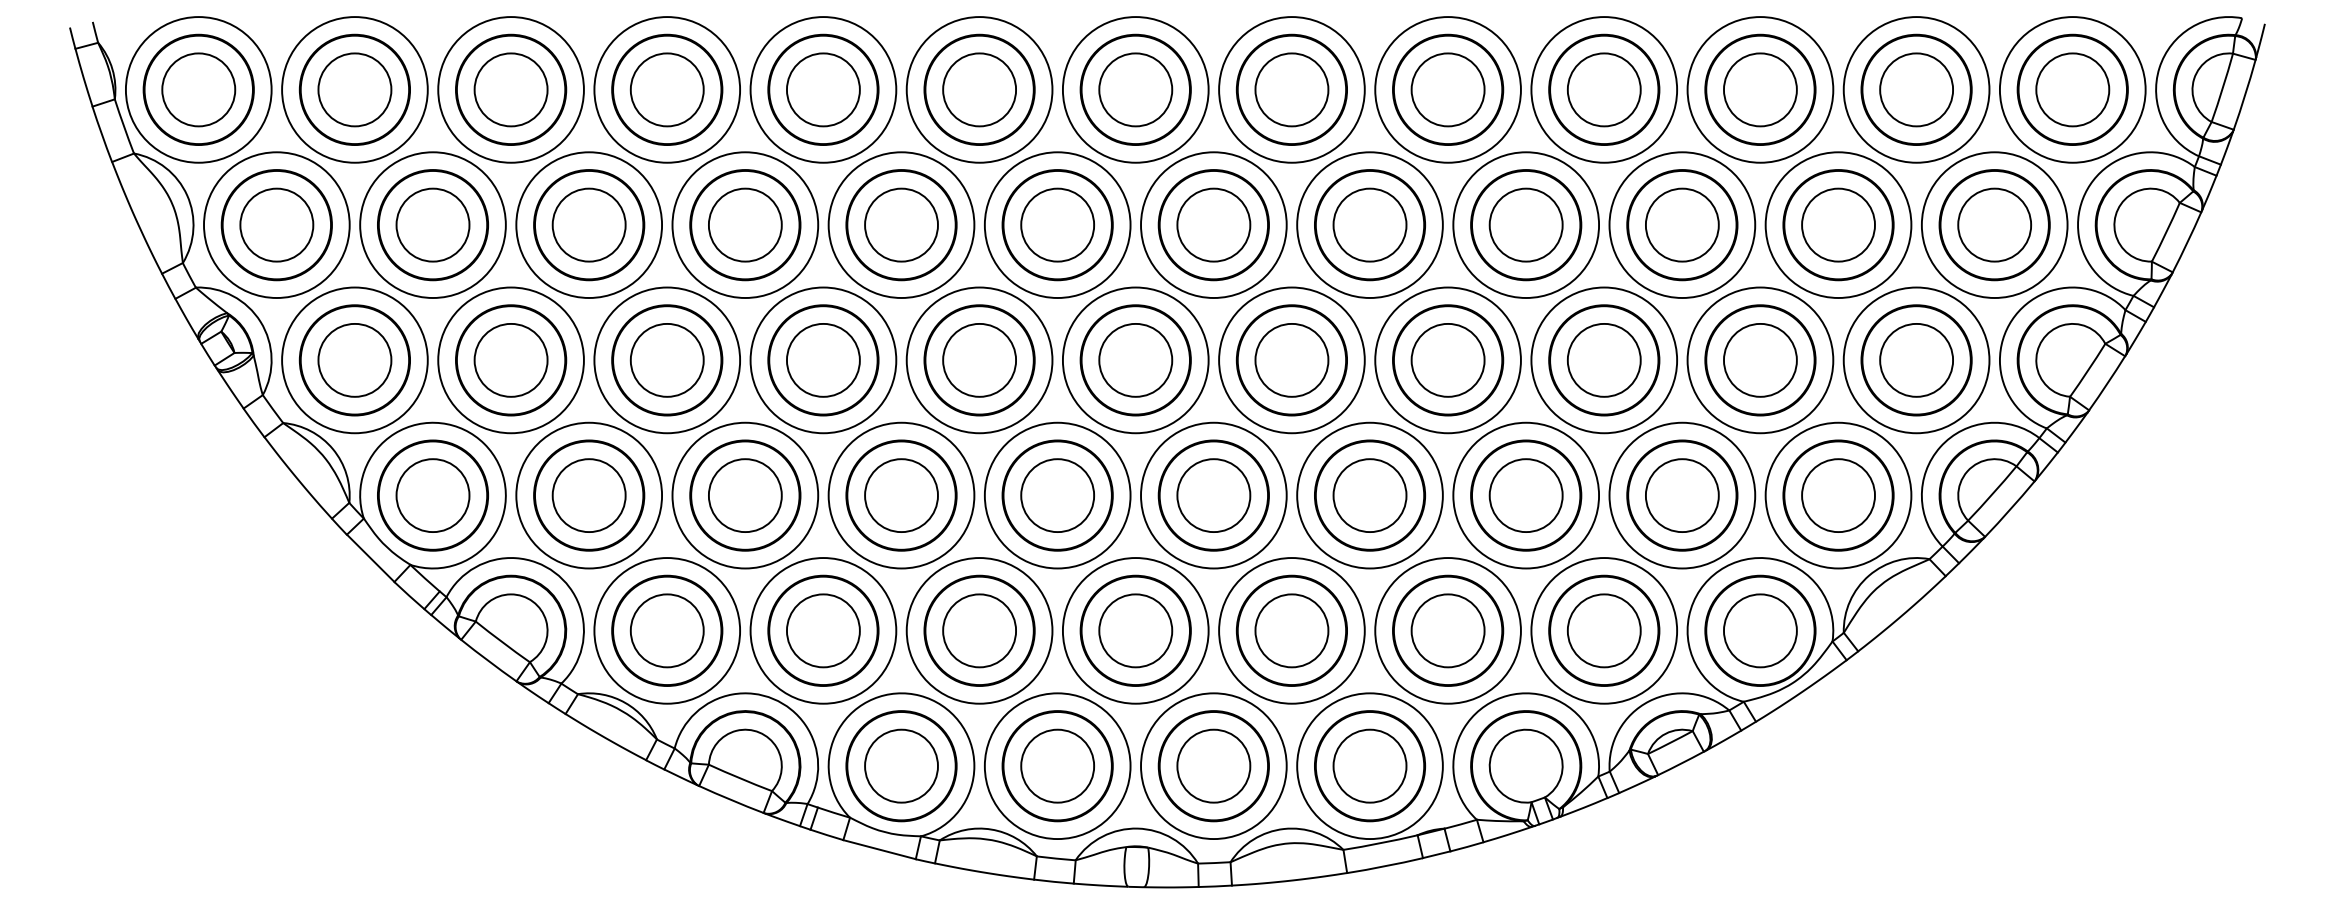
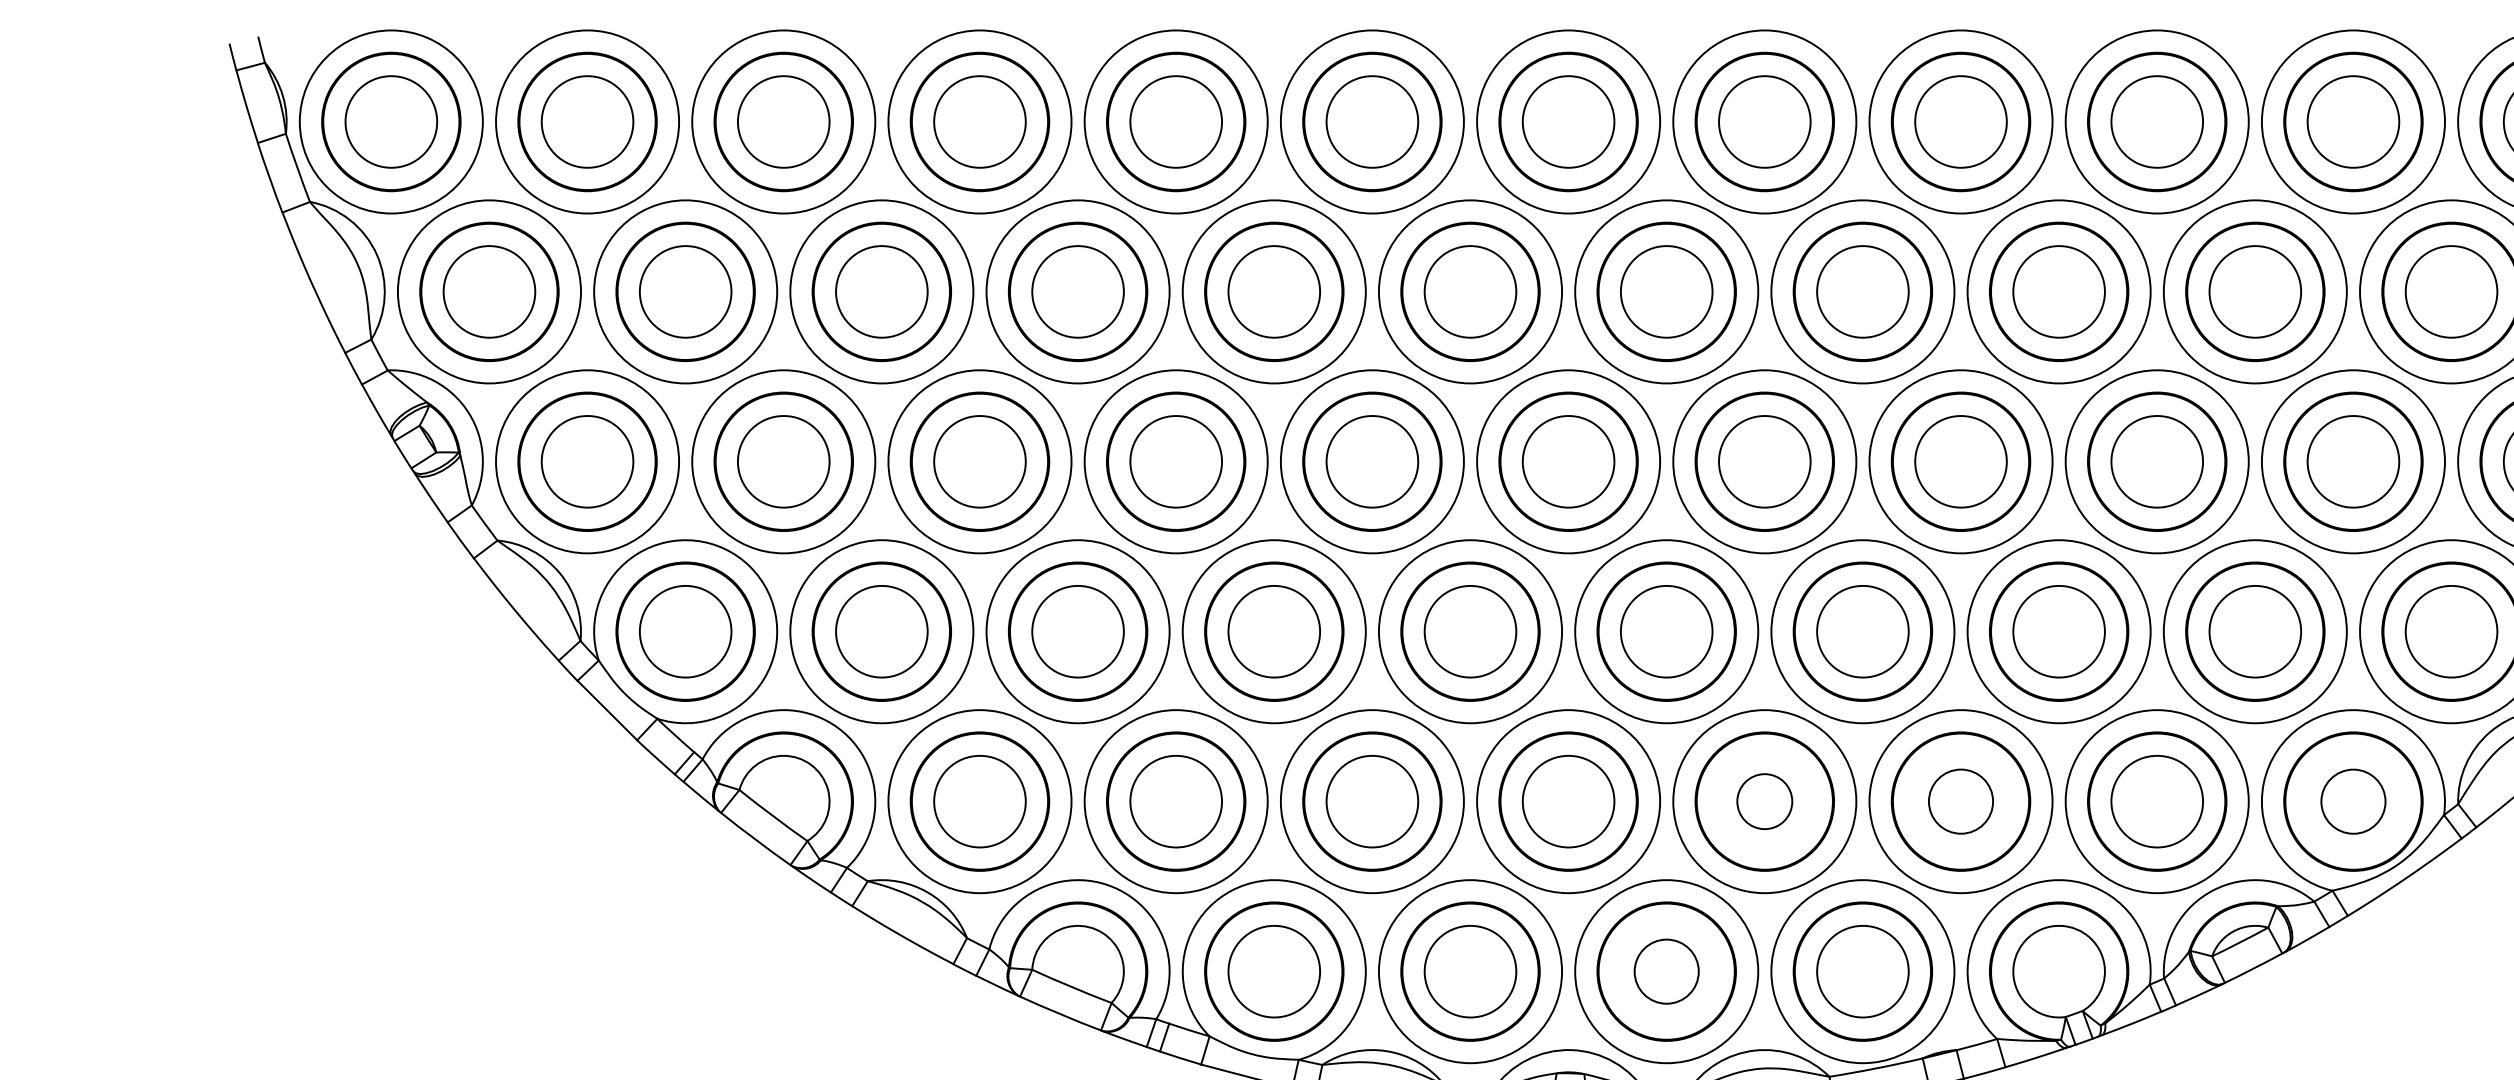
circle: (1291, 630) -> (1764, 801), size x0.6
circle: (1447, 630) -> (1960, 801), size x0.7
circle: (1760, 630) -> (2353, 801), size x0.7
circle: (1213, 765) -> (1666, 970), size x0.7

